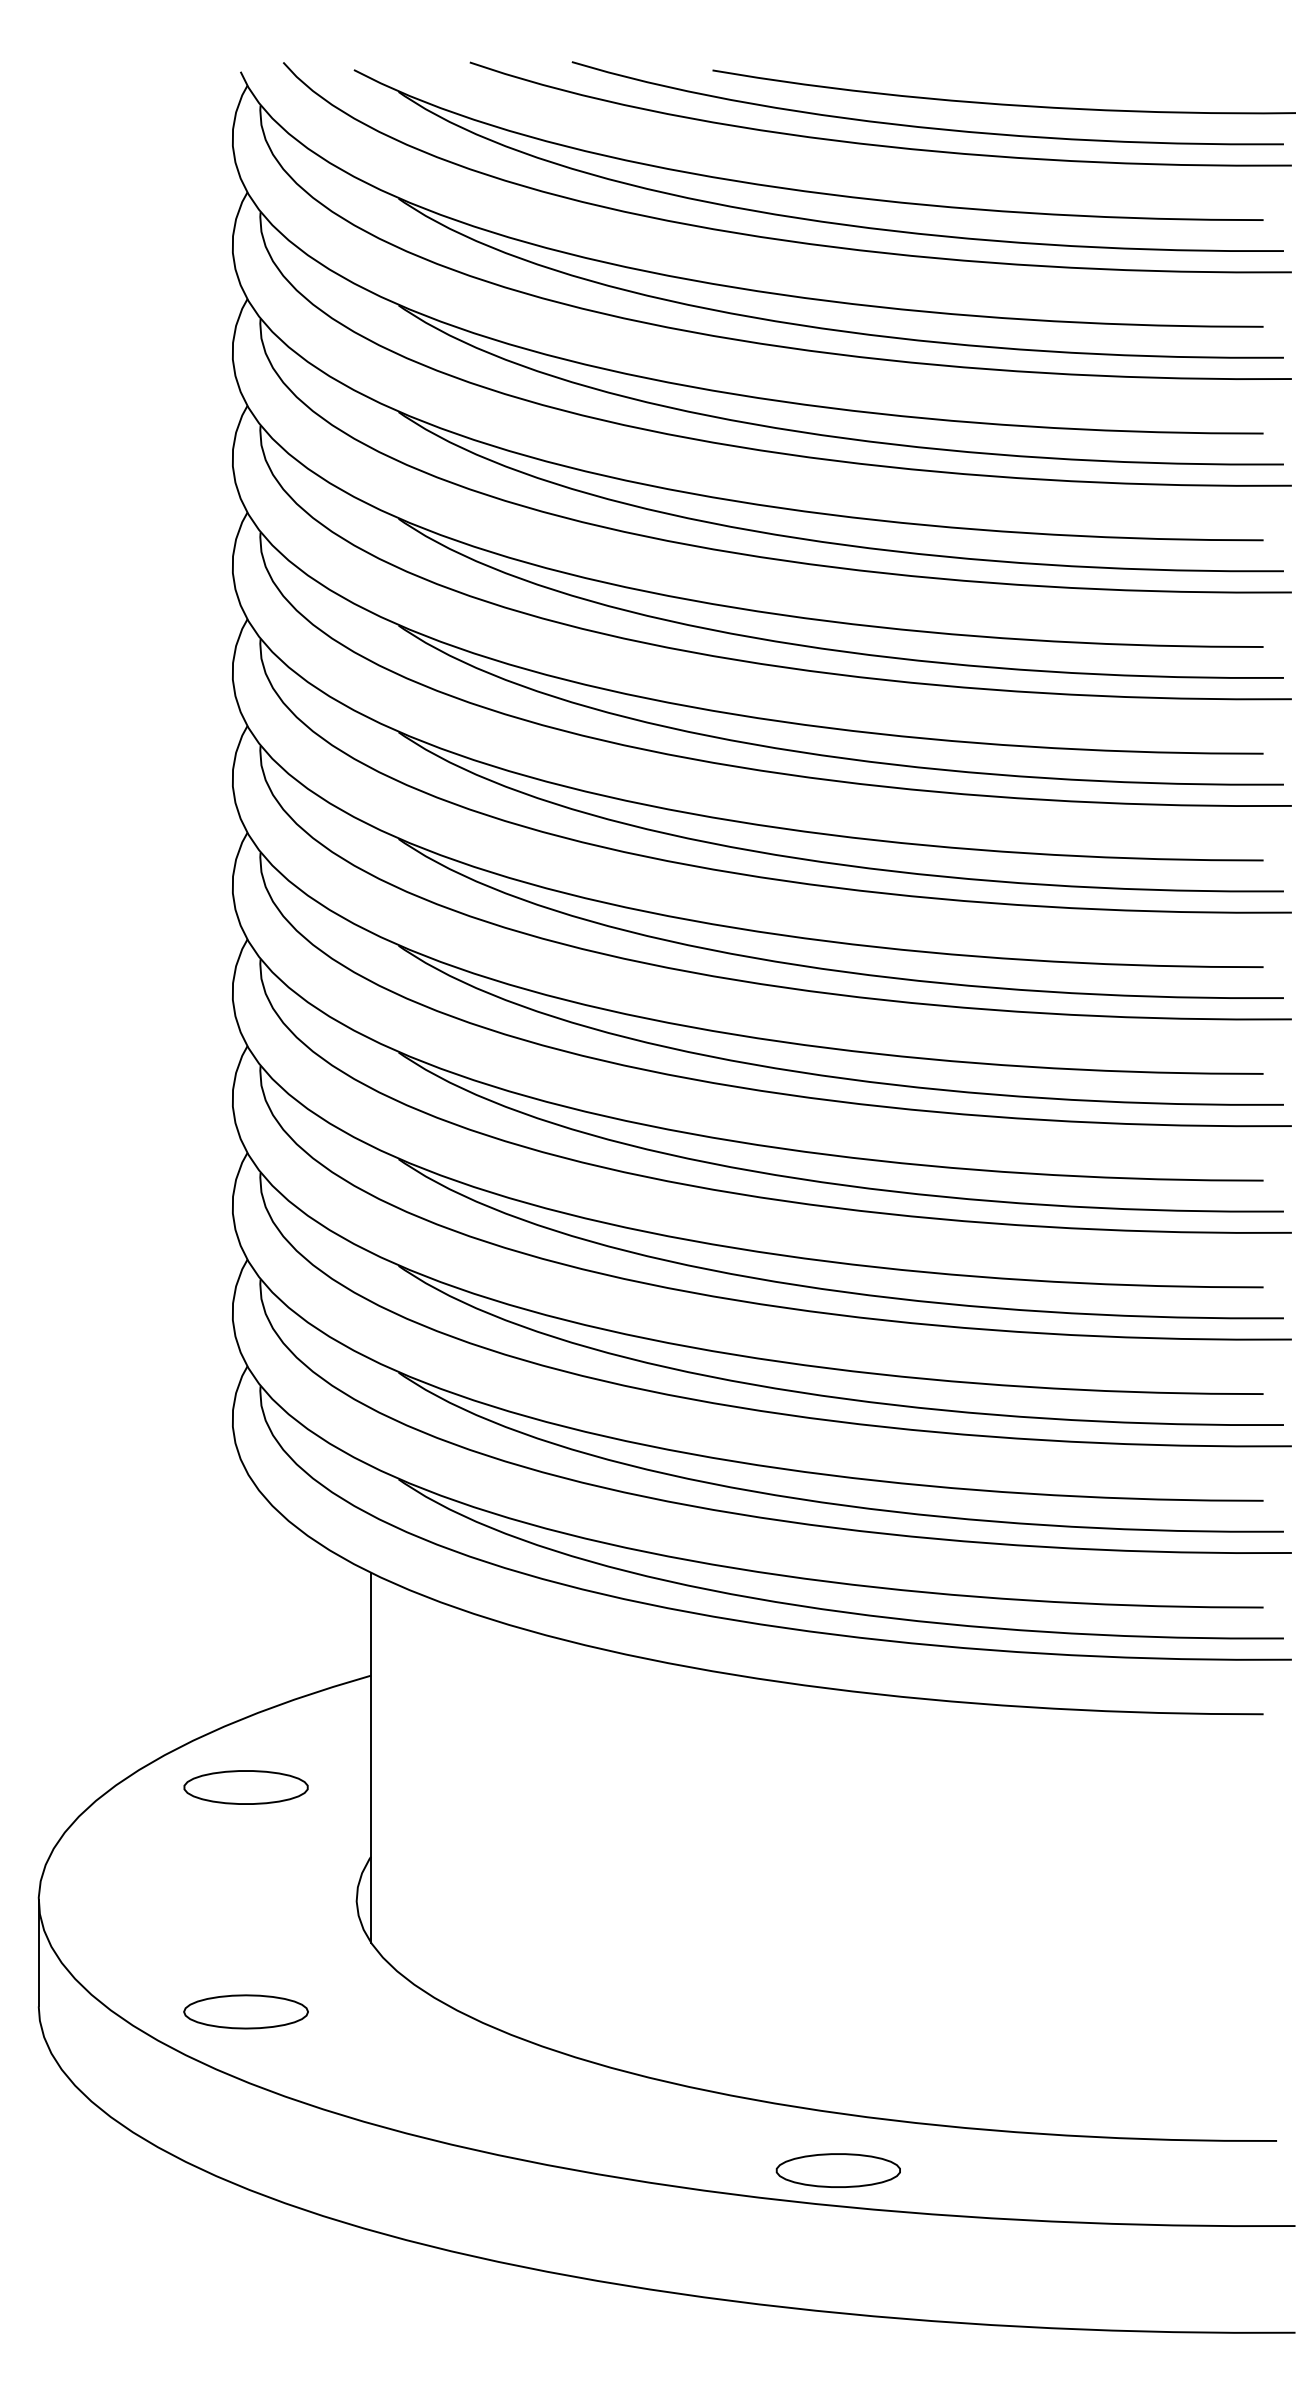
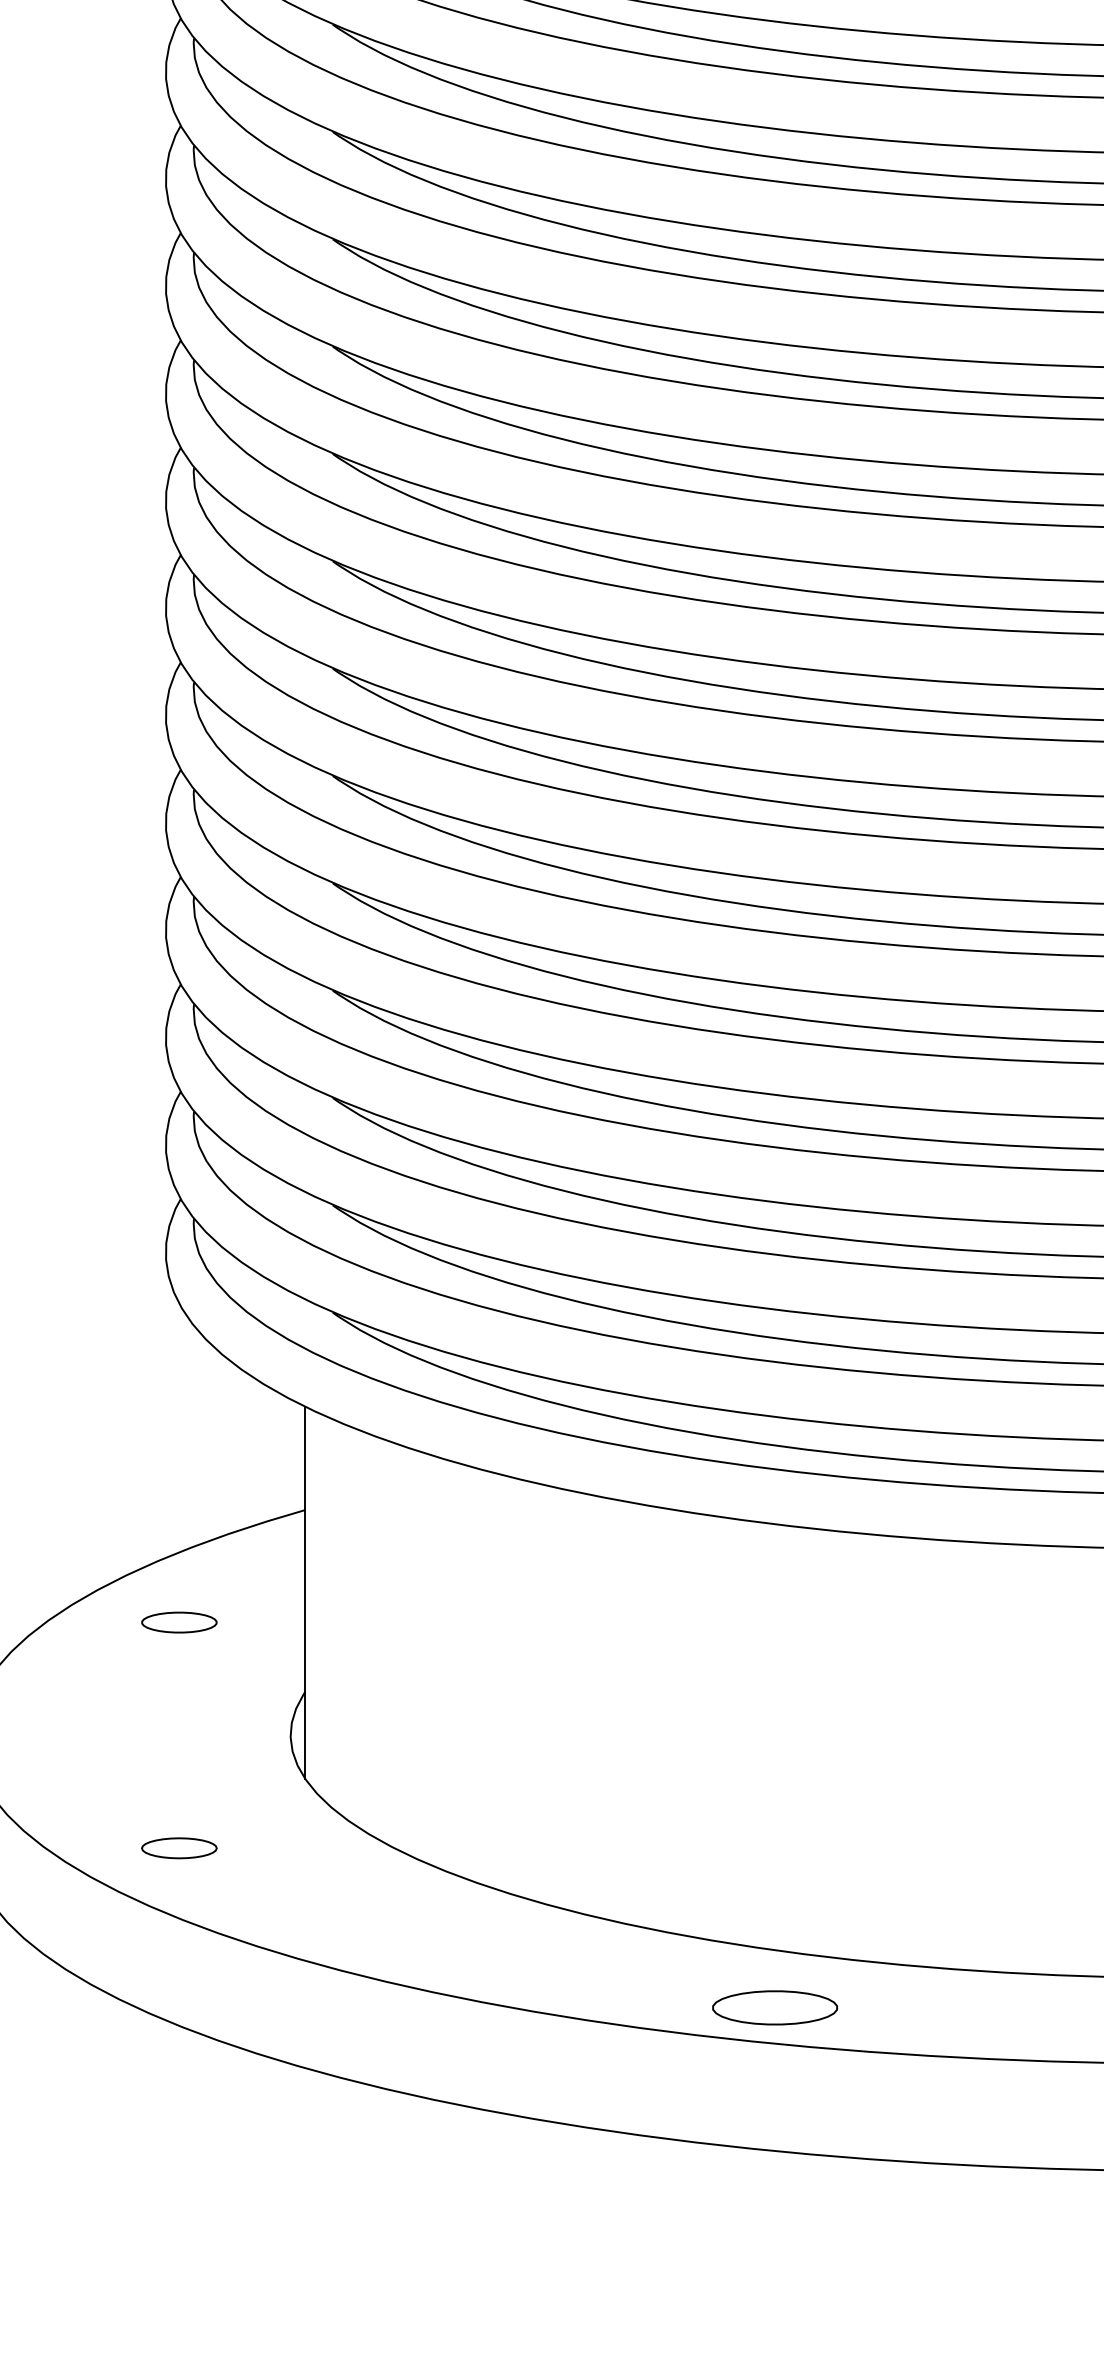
part: (245, 1787) -> (178, 1622), size x0.6
part: (245, 2011) -> (178, 1847), size x0.6

